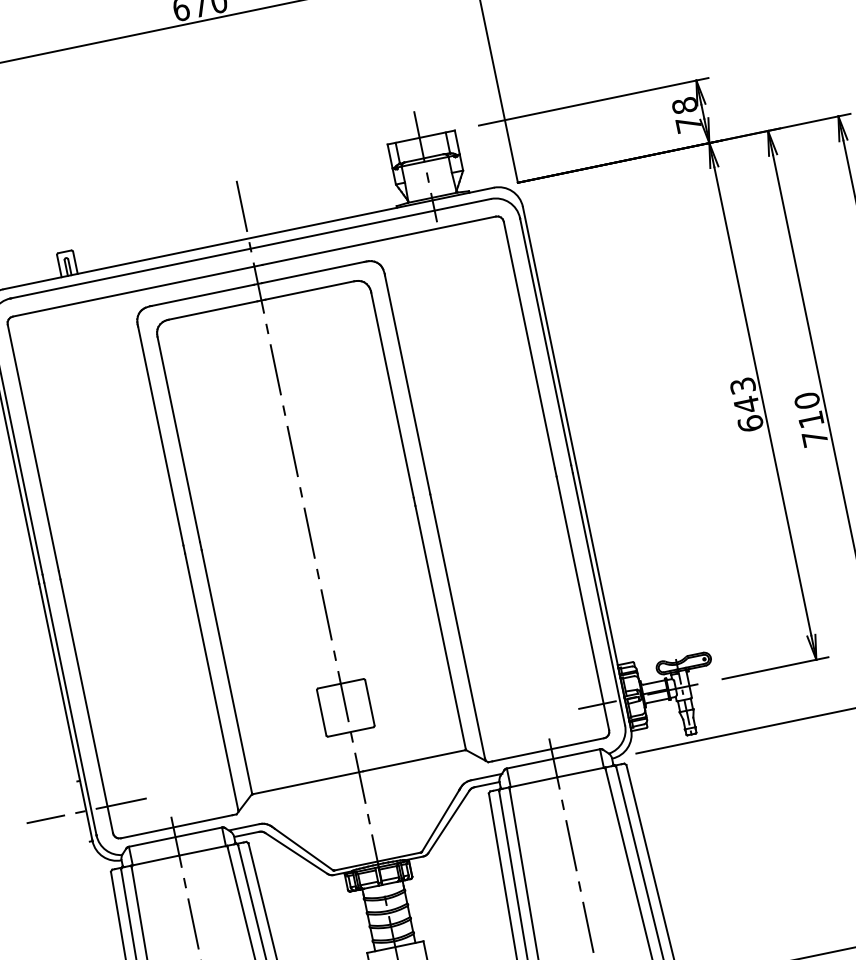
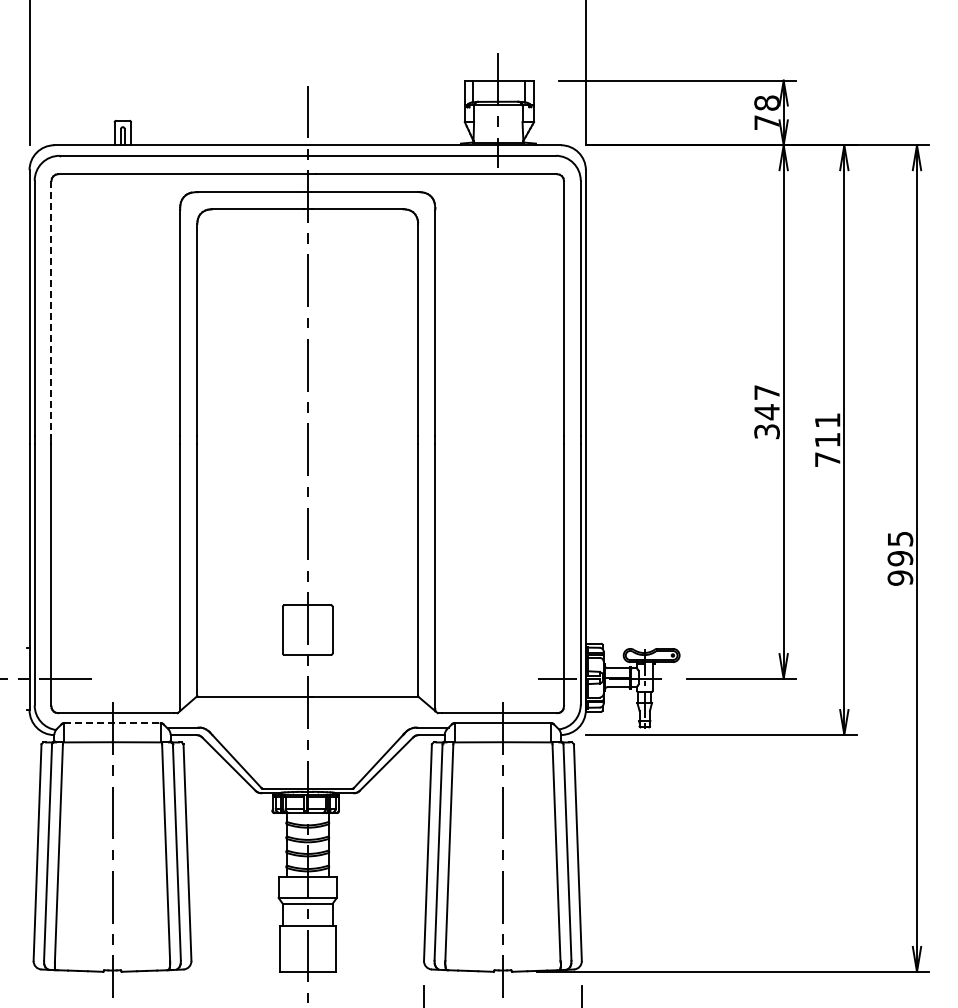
text: (806, 400) -> (827, 420), 710 -> 711
text: (746, 405) -> (766, 412), 643 -> 347
line: (33, 447) -> (51, 308), solid -> dashed
line: (176, 837) -> (113, 723), solid -> dashed

